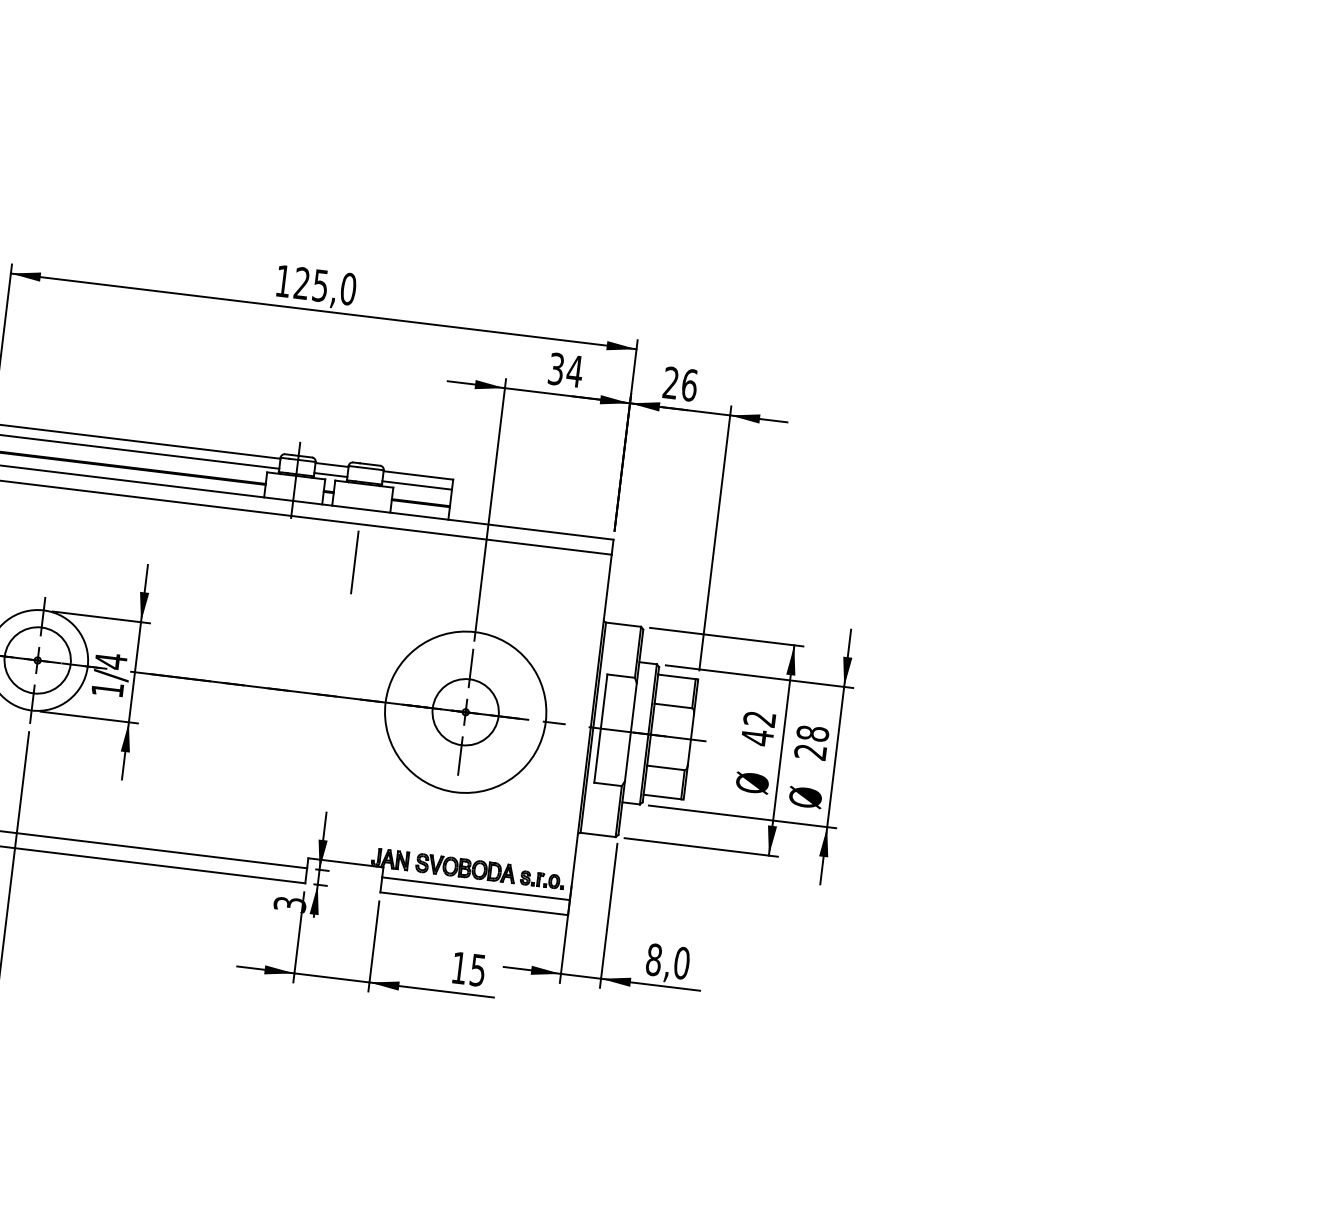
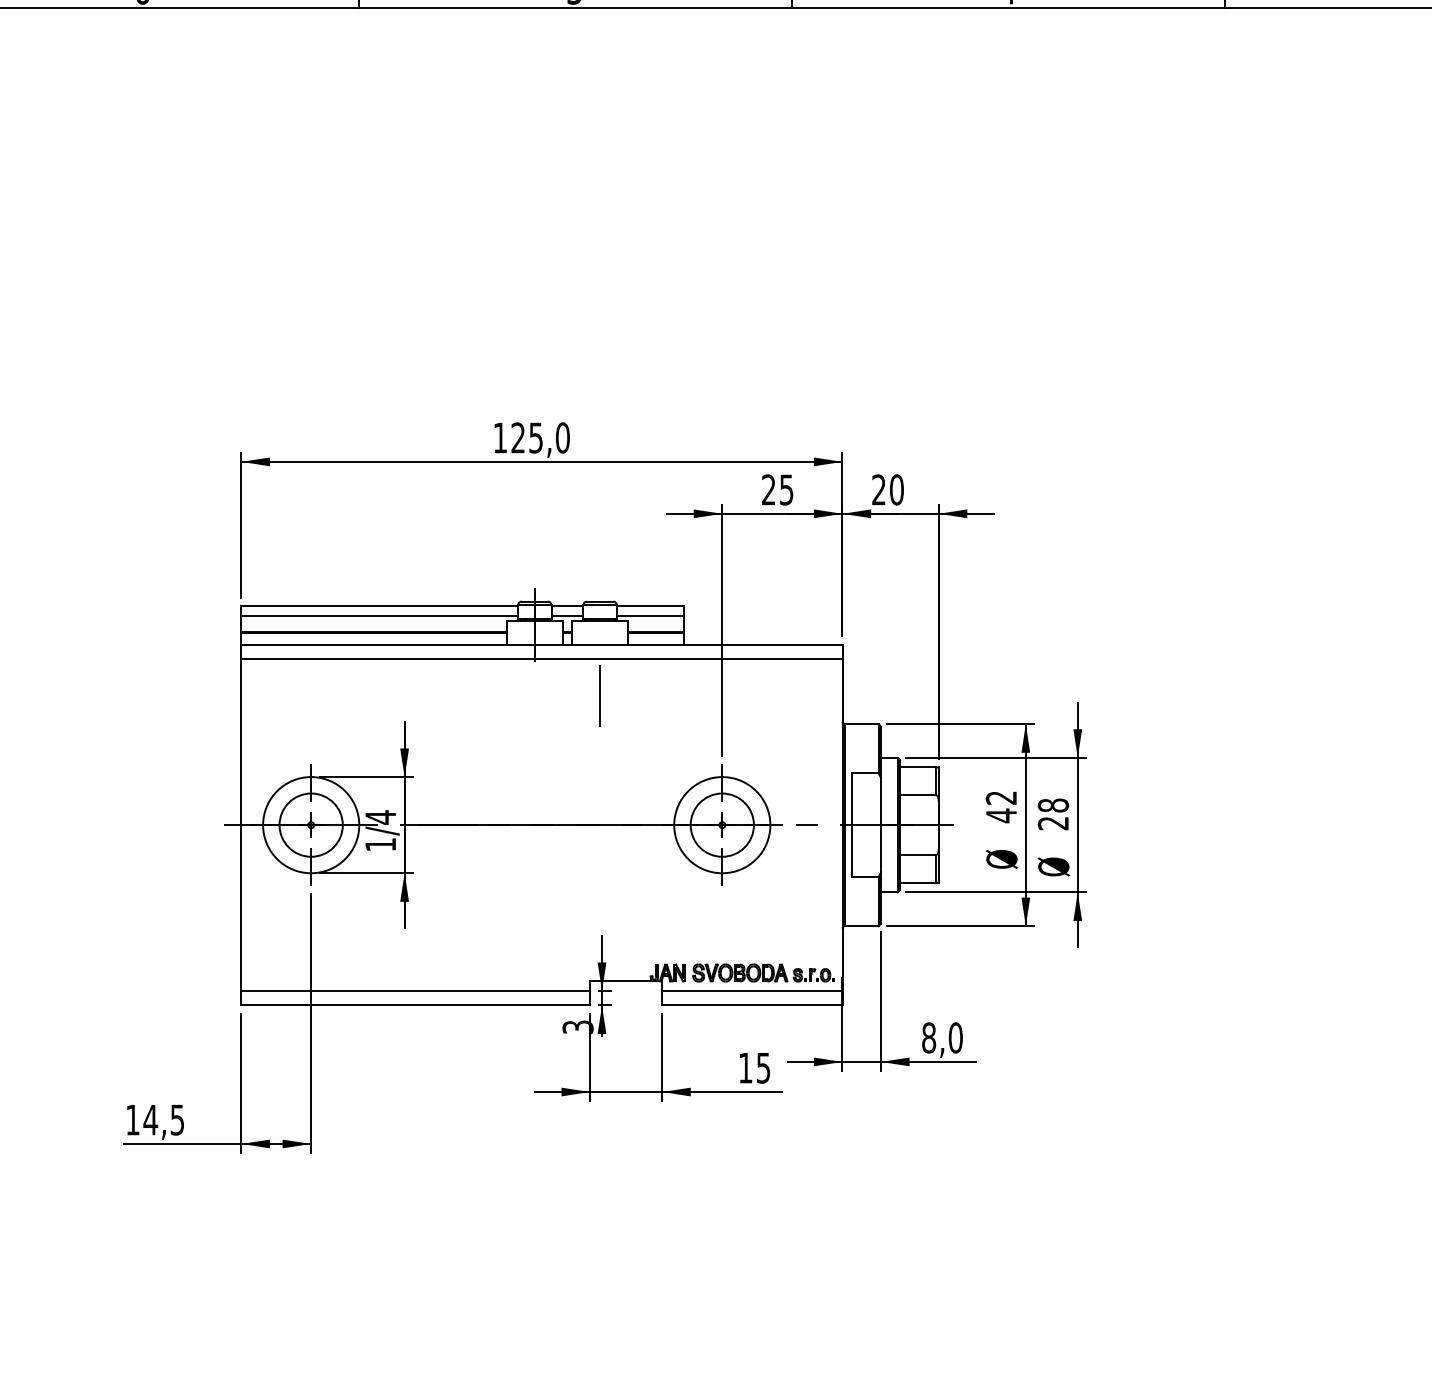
text: (566, 369) -> (778, 489), 34 -> 25
text: (689, 384) -> (896, 489), 26 -> 20
circle: (465, 712) -> (722, 825), size x0.62

